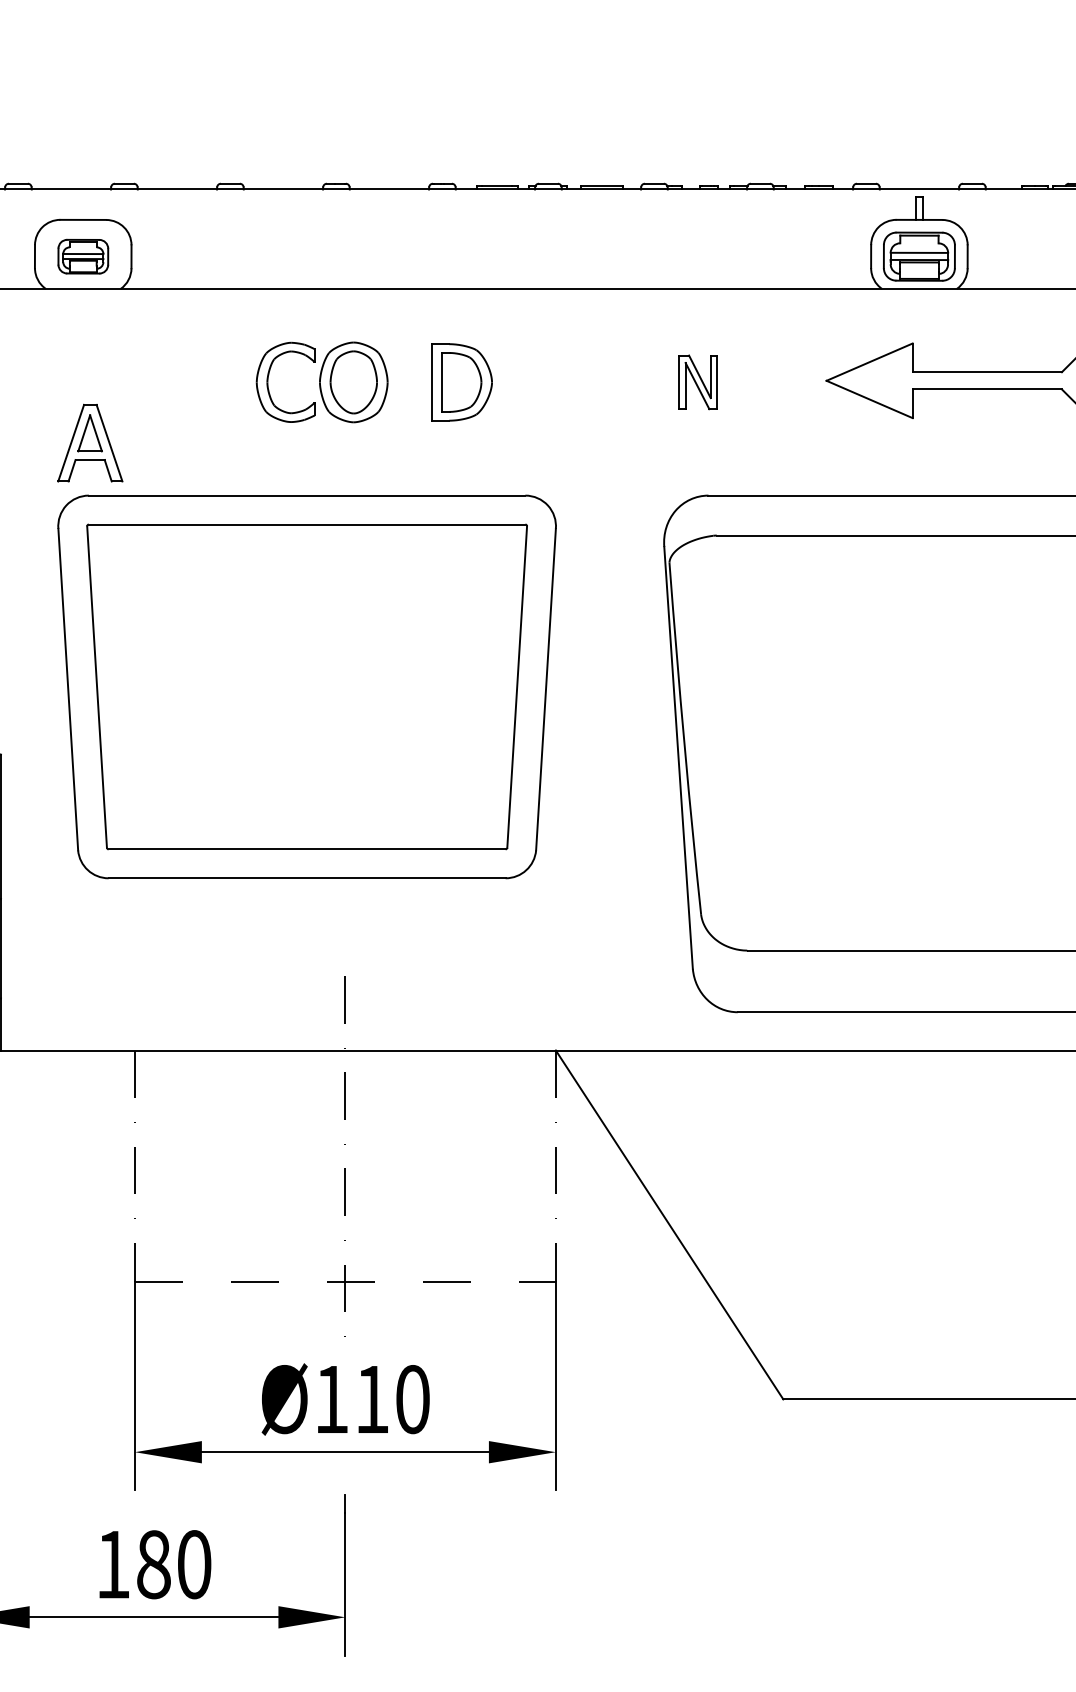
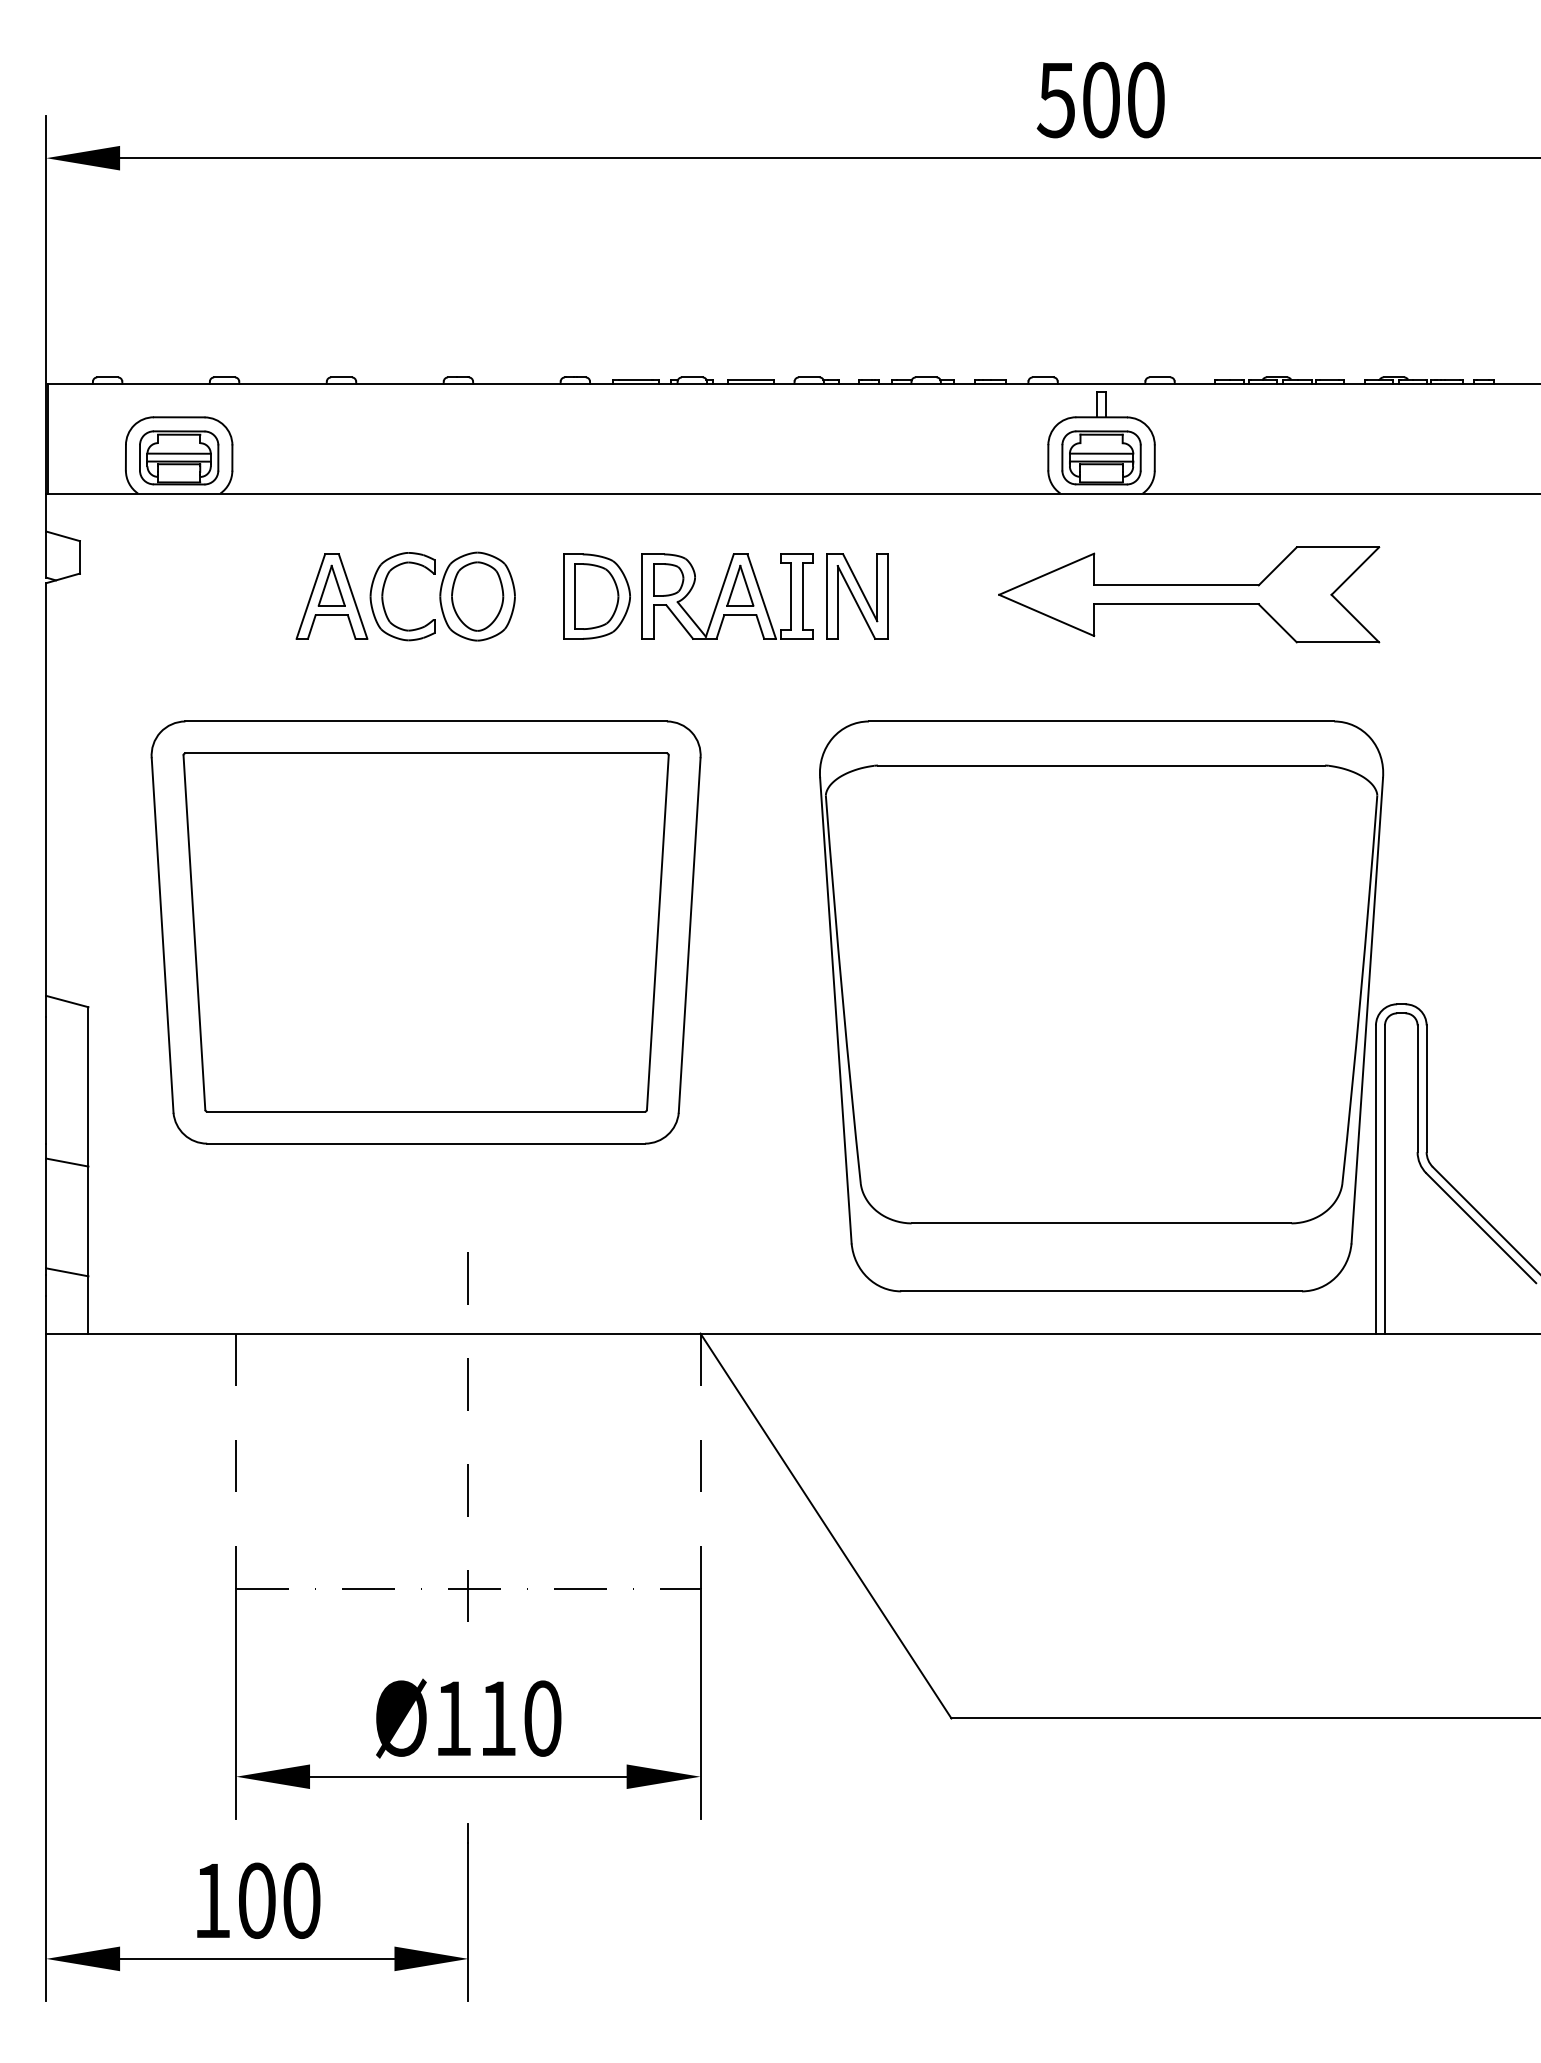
part: (83, 256) -> (179, 457), size x1.43
part: (580, 382) -> (727, 596), added
part: (698, 382) -> (857, 596), size x1.43
part: (89, 443) -> (331, 596), moved
text: (153, 1564) -> (256, 1900), 180 -> 100

